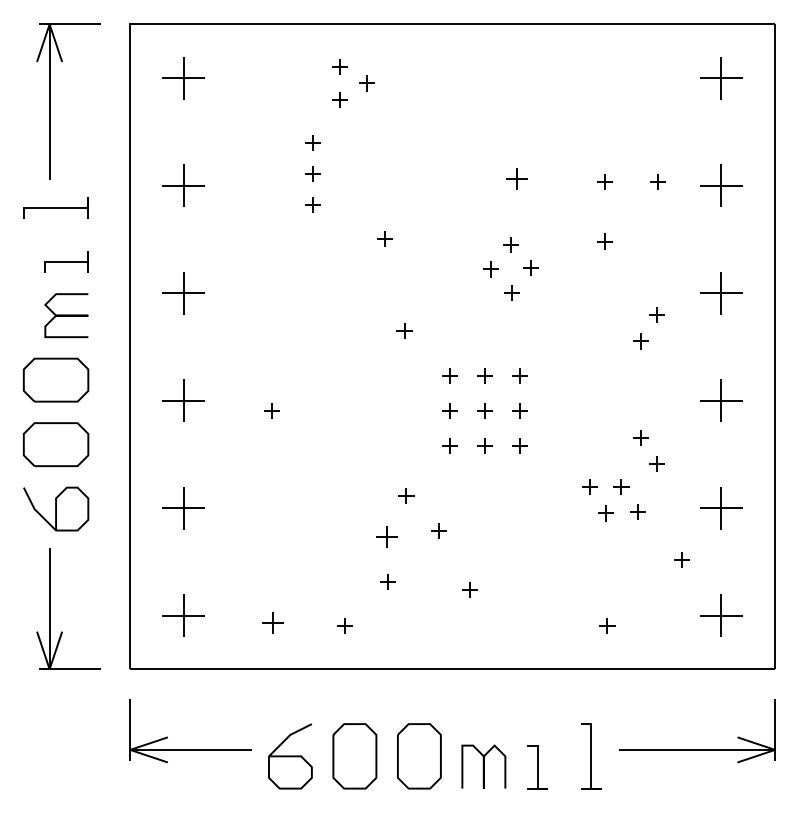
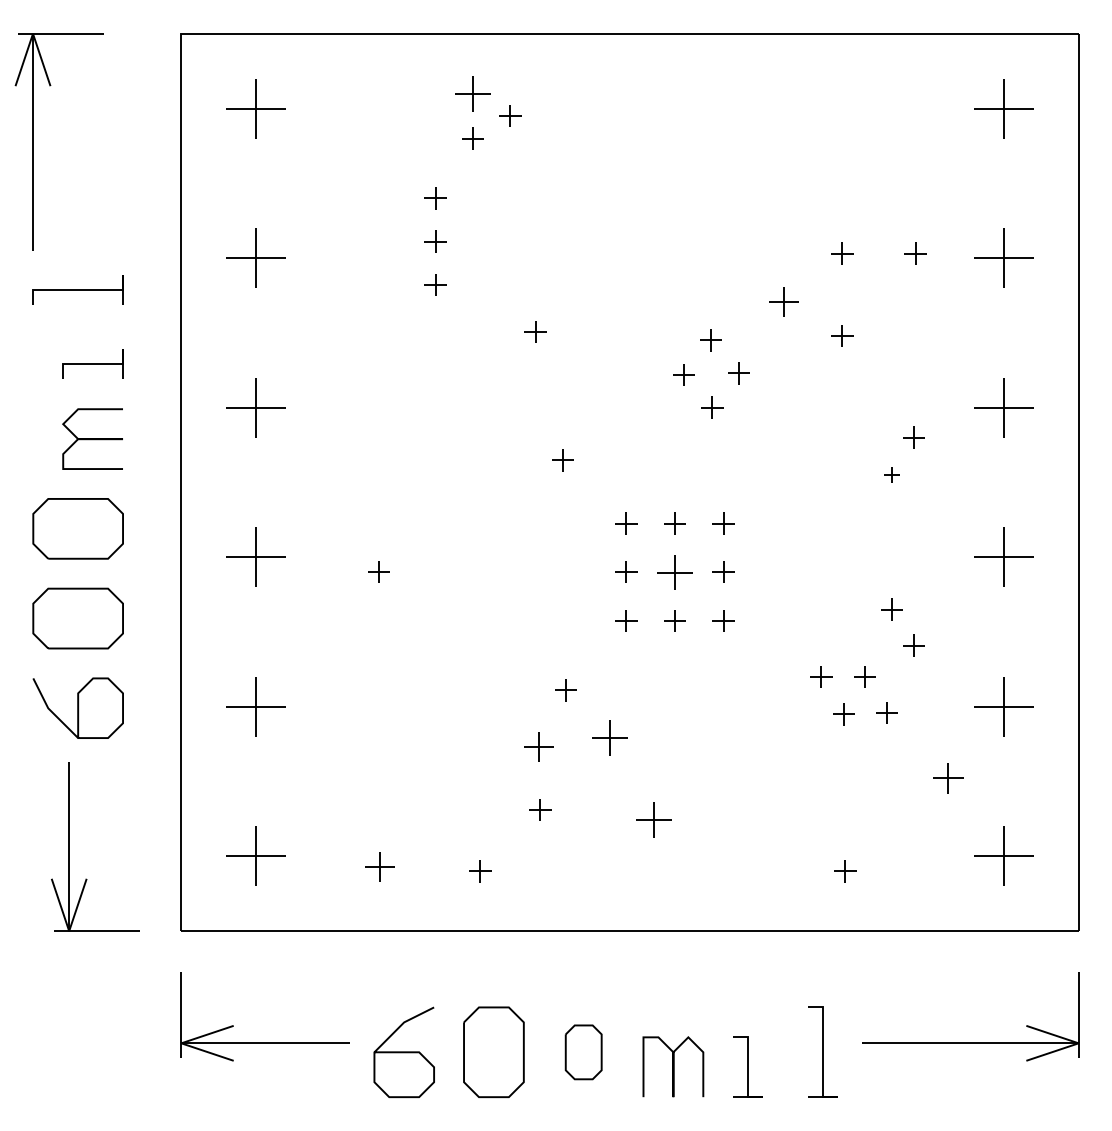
part: (339, 66) -> (472, 92), size x1.6
part: (50, 101) -> (34, 141), moved
part: (516, 178) -> (782, 301), moved
part: (640, 341) -> (891, 475), size x0.7
part: (484, 410) -> (674, 571), size x1.6
part: (438, 530) -> (610, 738), size x1.6
part: (681, 559) -> (948, 778), size x1.4
part: (469, 589) -> (653, 820), size x1.6
part: (419, 756) -> (583, 1052), size x0.6

